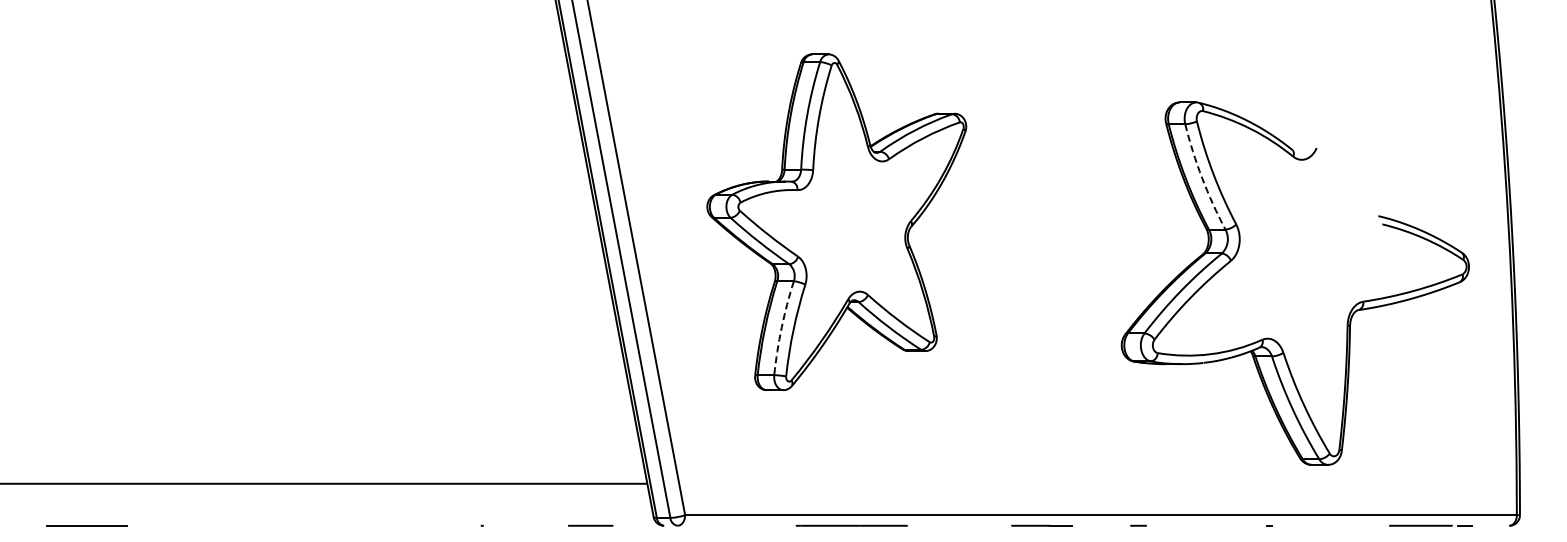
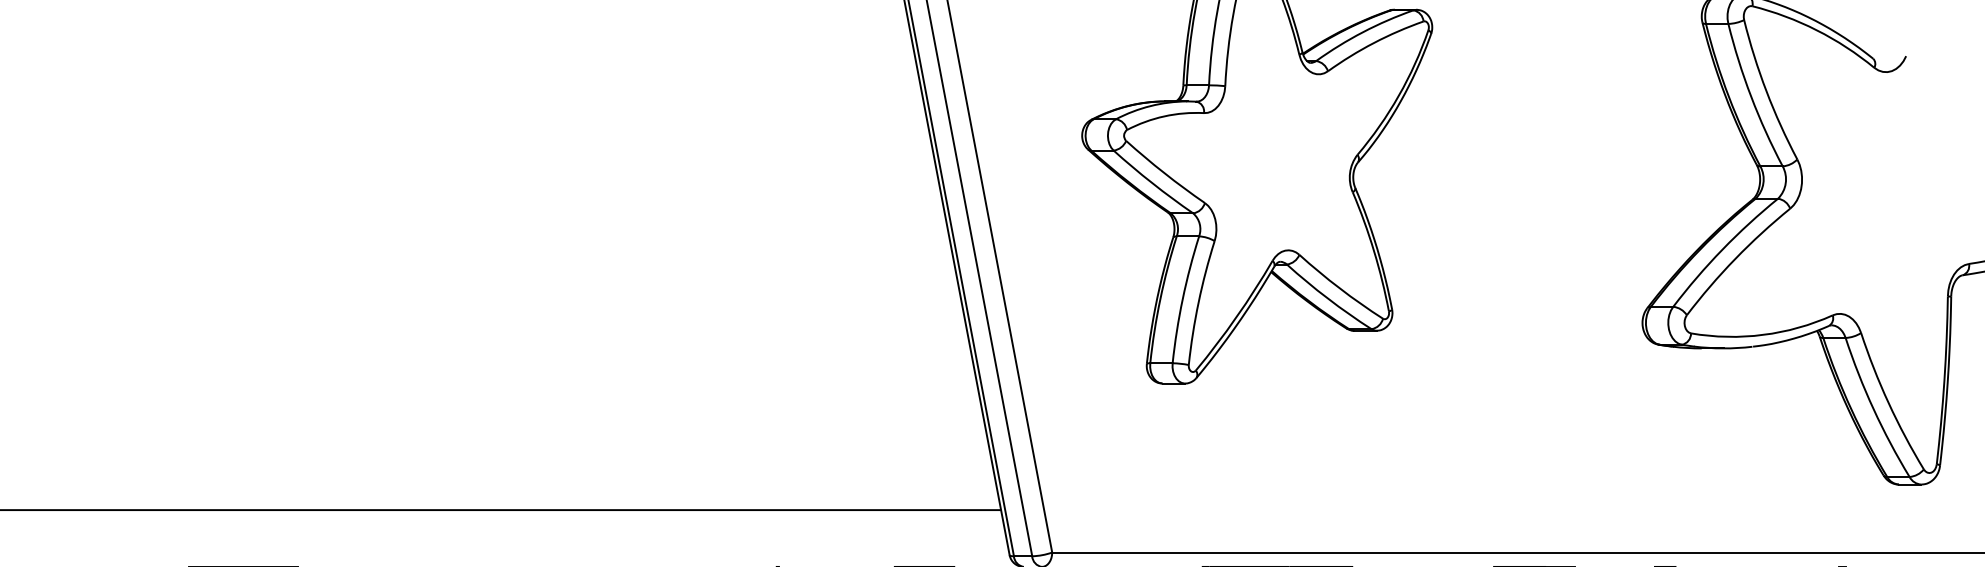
arc: (1202, 178) -> (1751, 97), dashed -> solid
arc: (781, 327) -> (1182, 298), dashed -> solid

